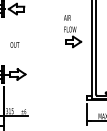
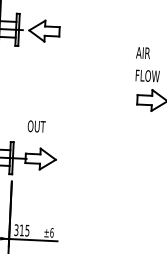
text: (14, 44) -> (35, 125), moved

